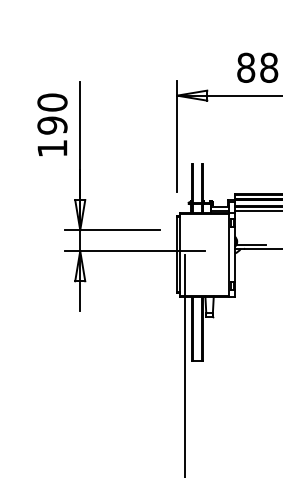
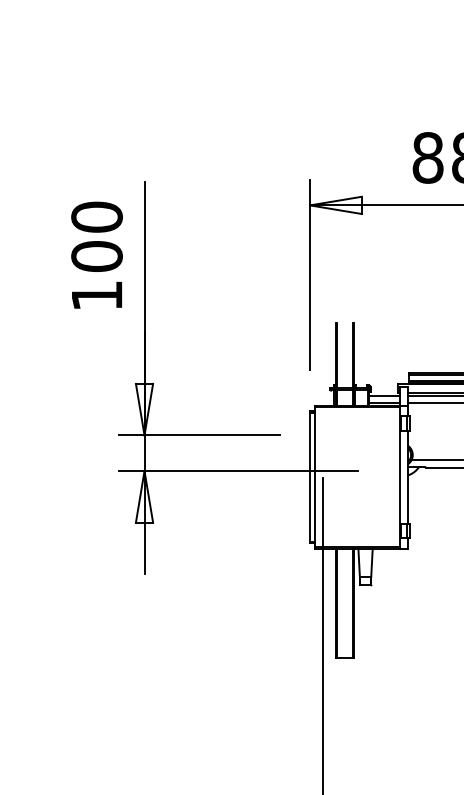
text: (52, 125) -> (97, 256), 190 -> 100

